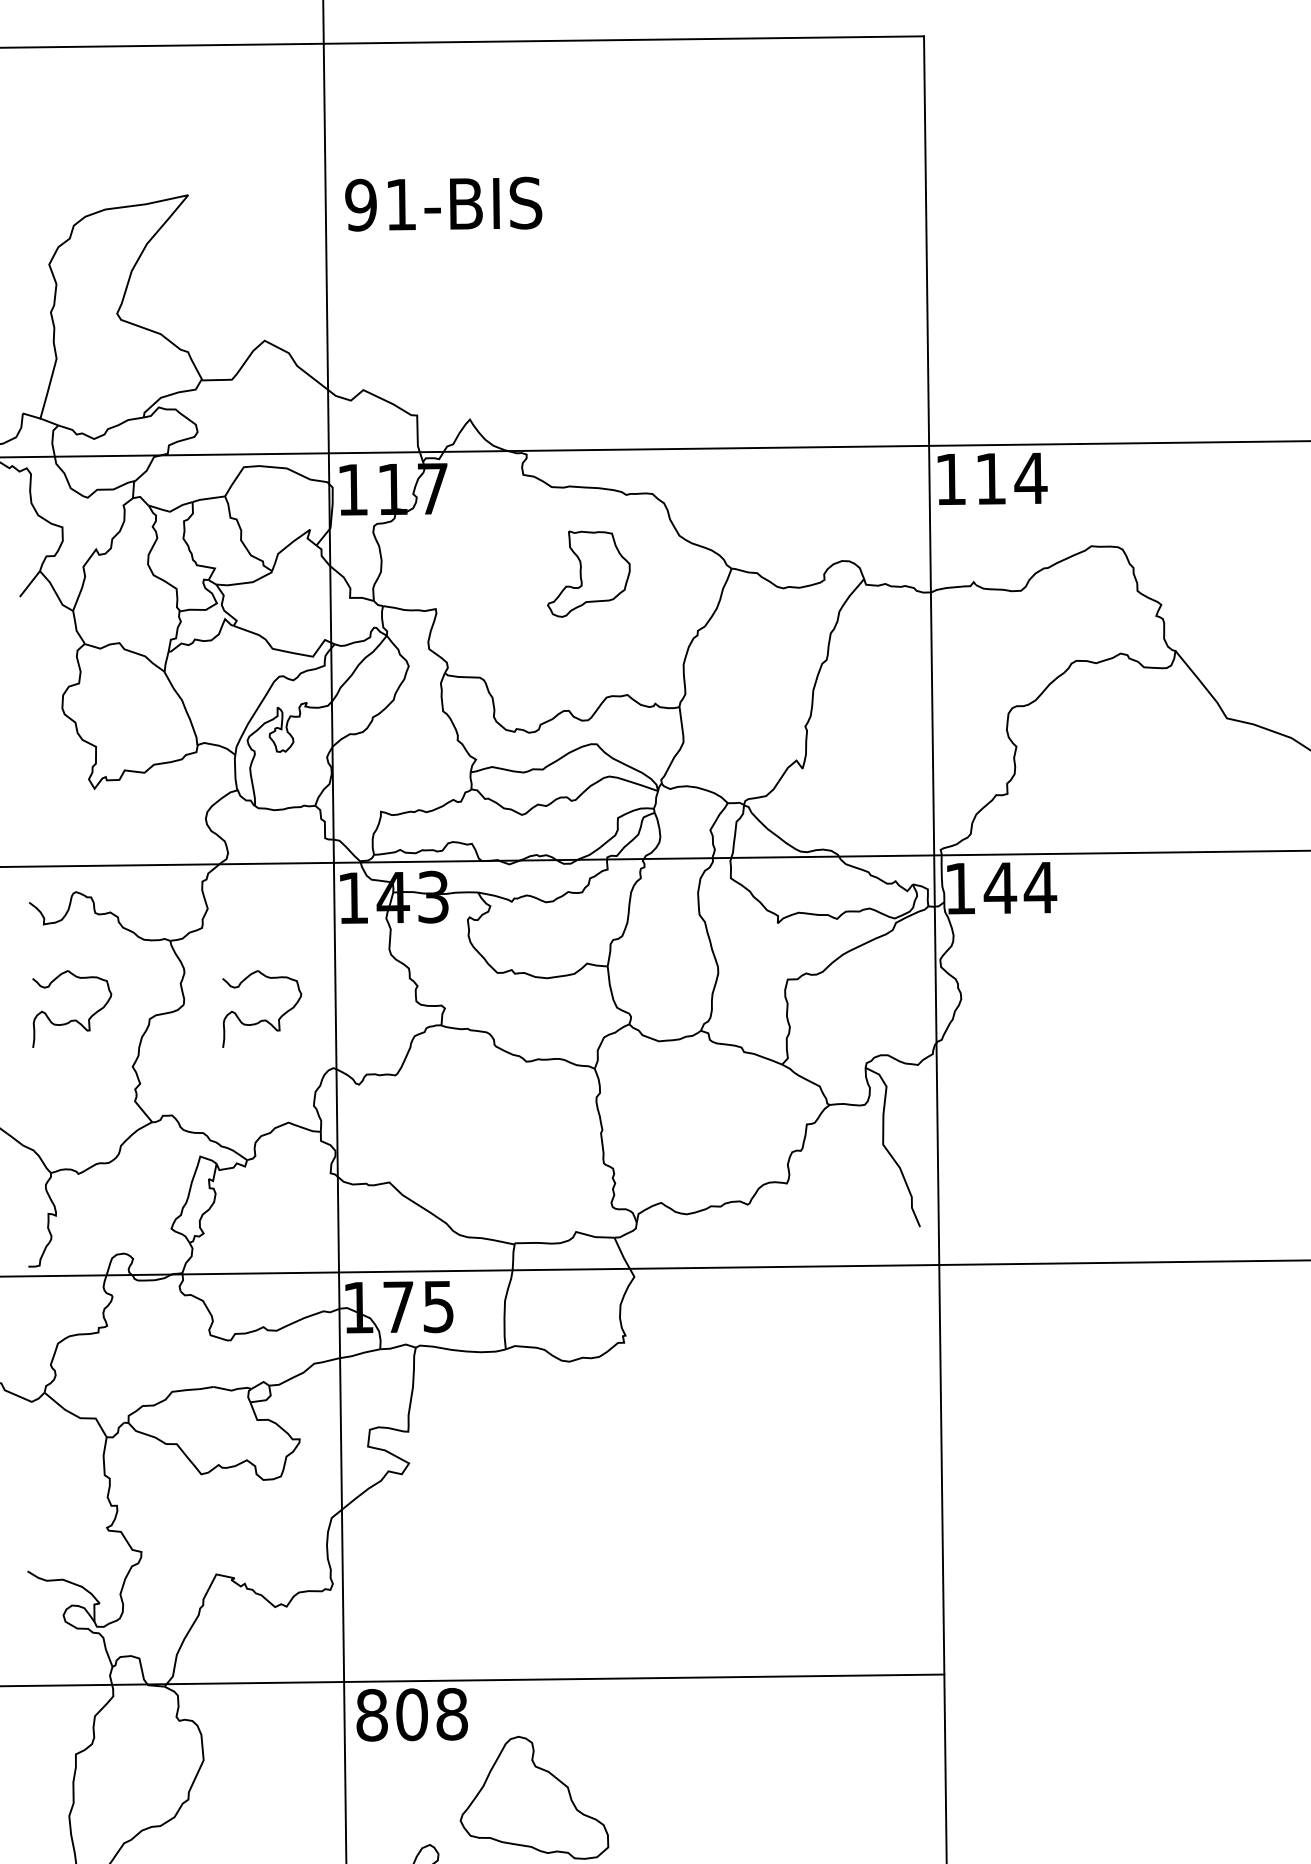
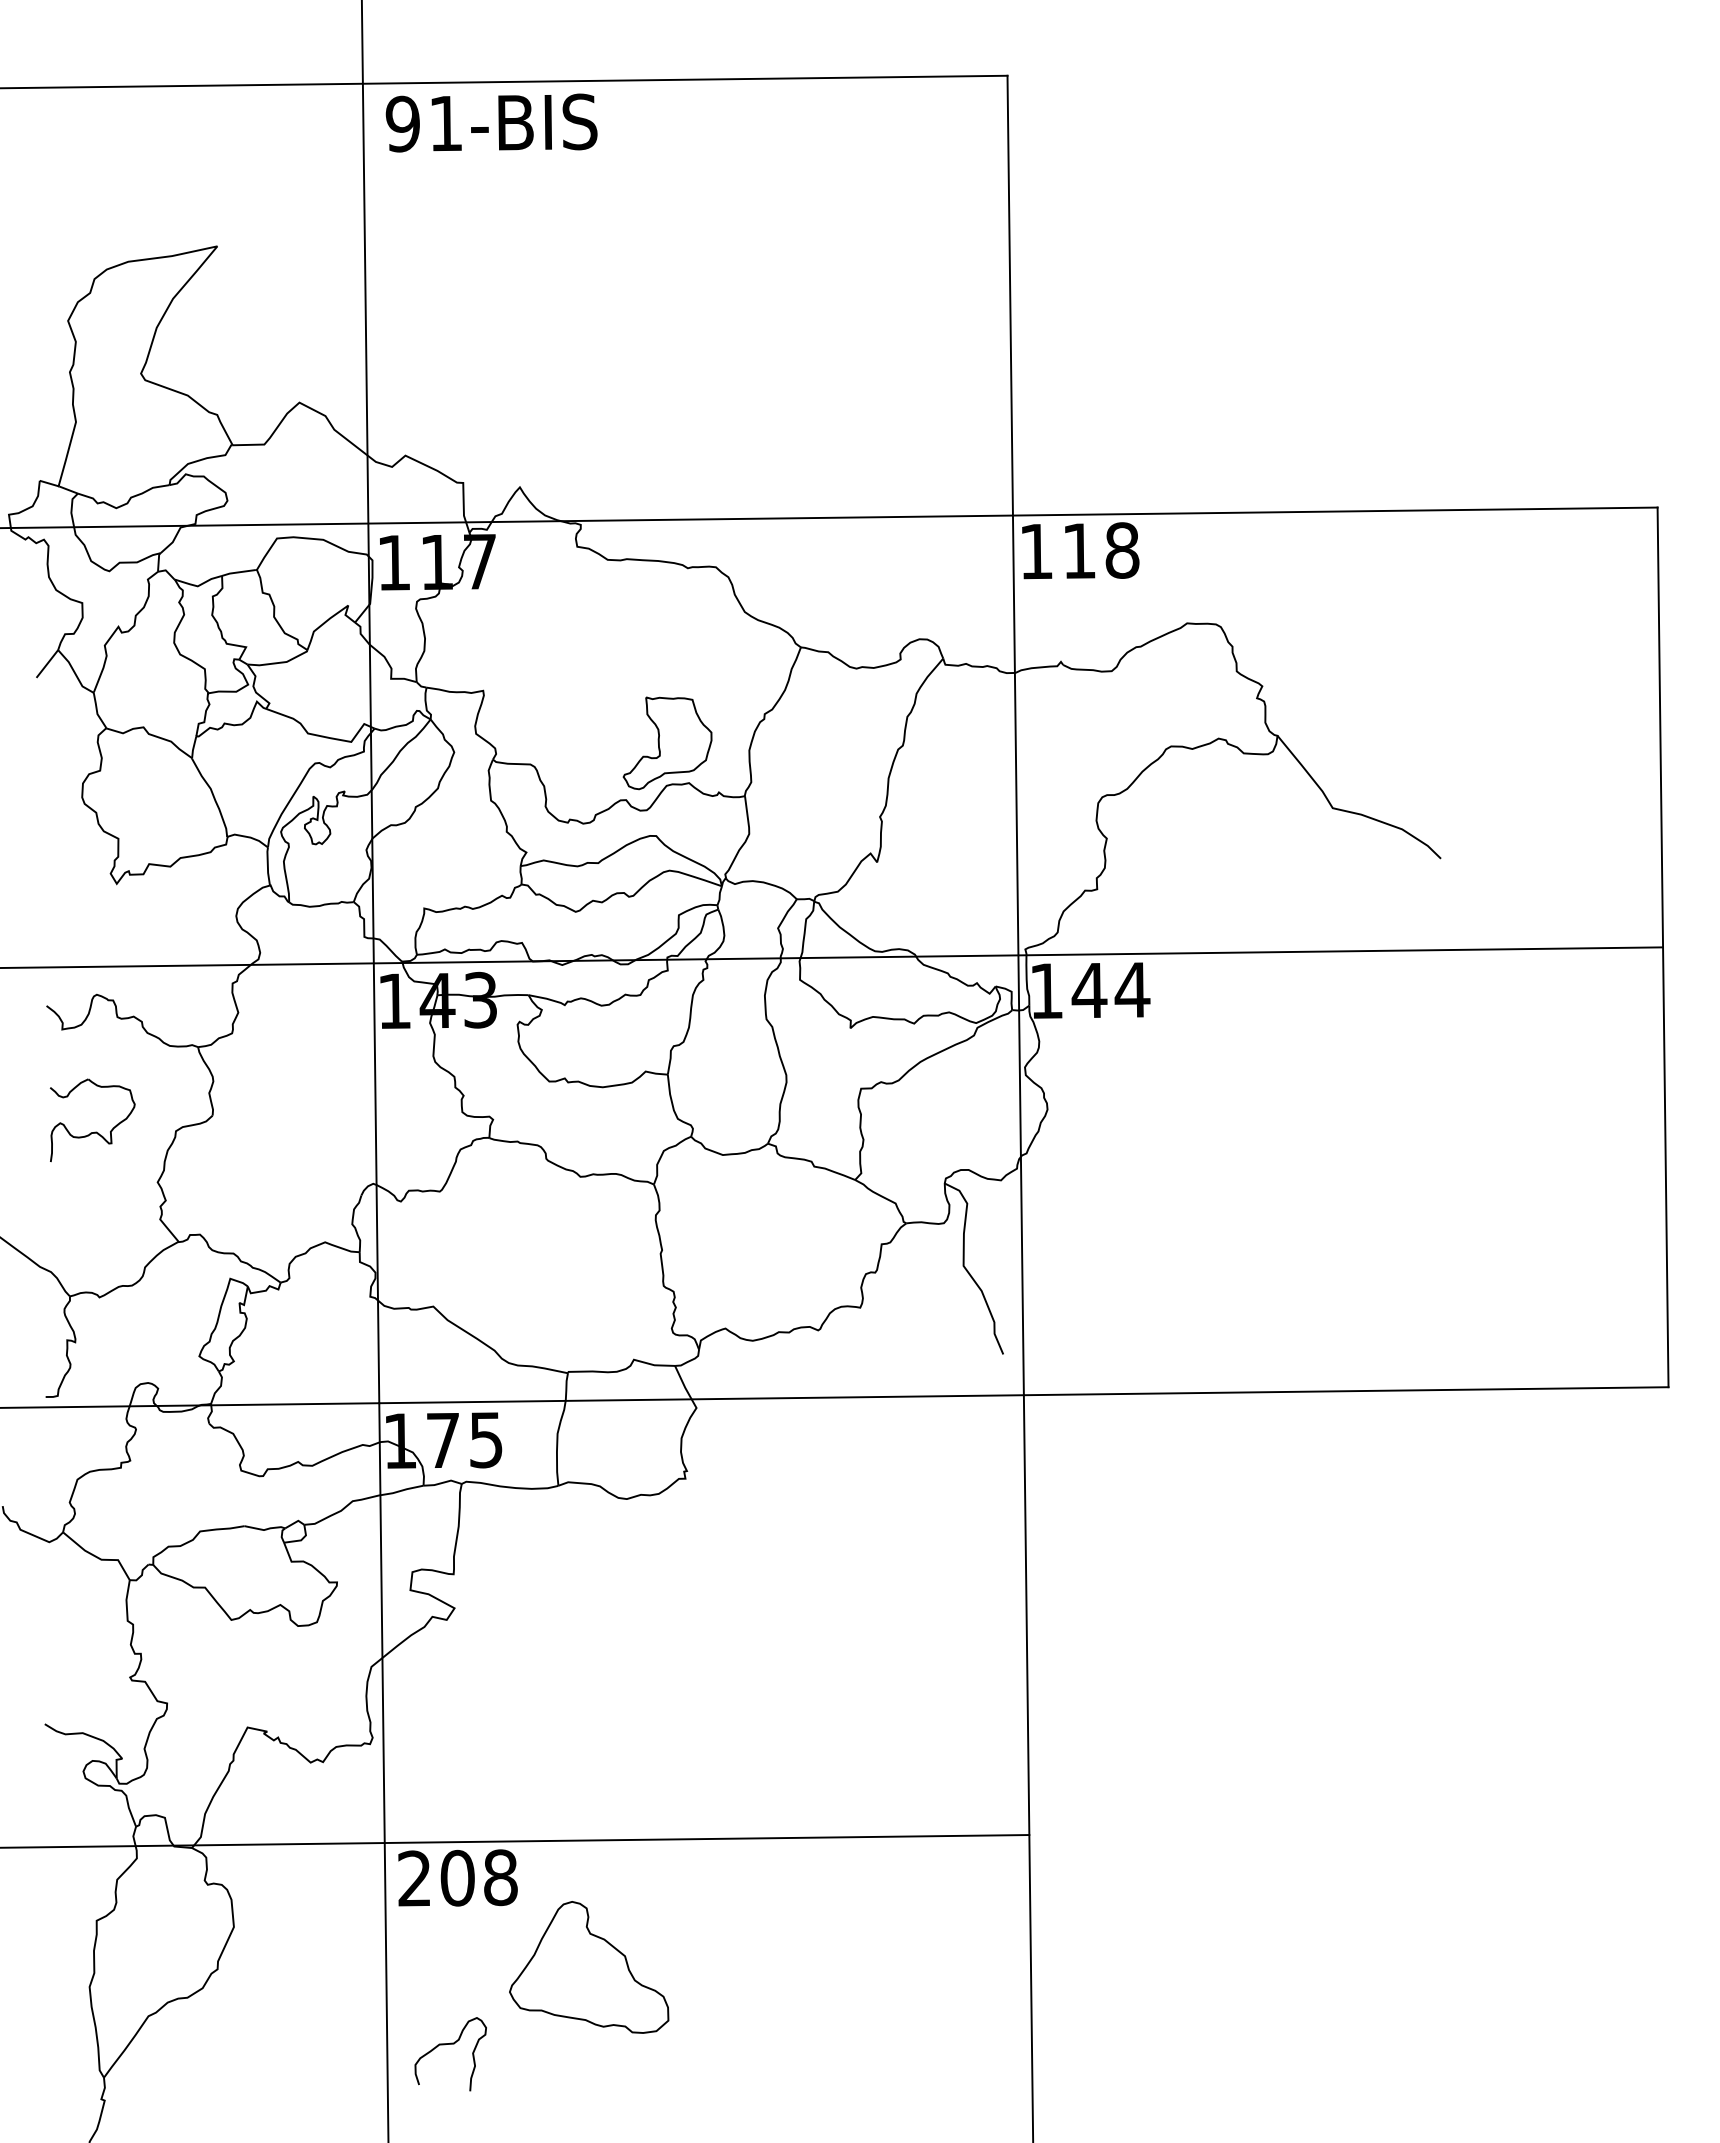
text: (443, 203) -> (491, 122), moved
text: (1031, 478) -> (1122, 550), 114 -> 118
part: (588, 574) -> (667, 743), moved
part: (263, 1019) -> (298, 1131), removed
text: (371, 1715) -> (414, 1878), 808 -> 208

